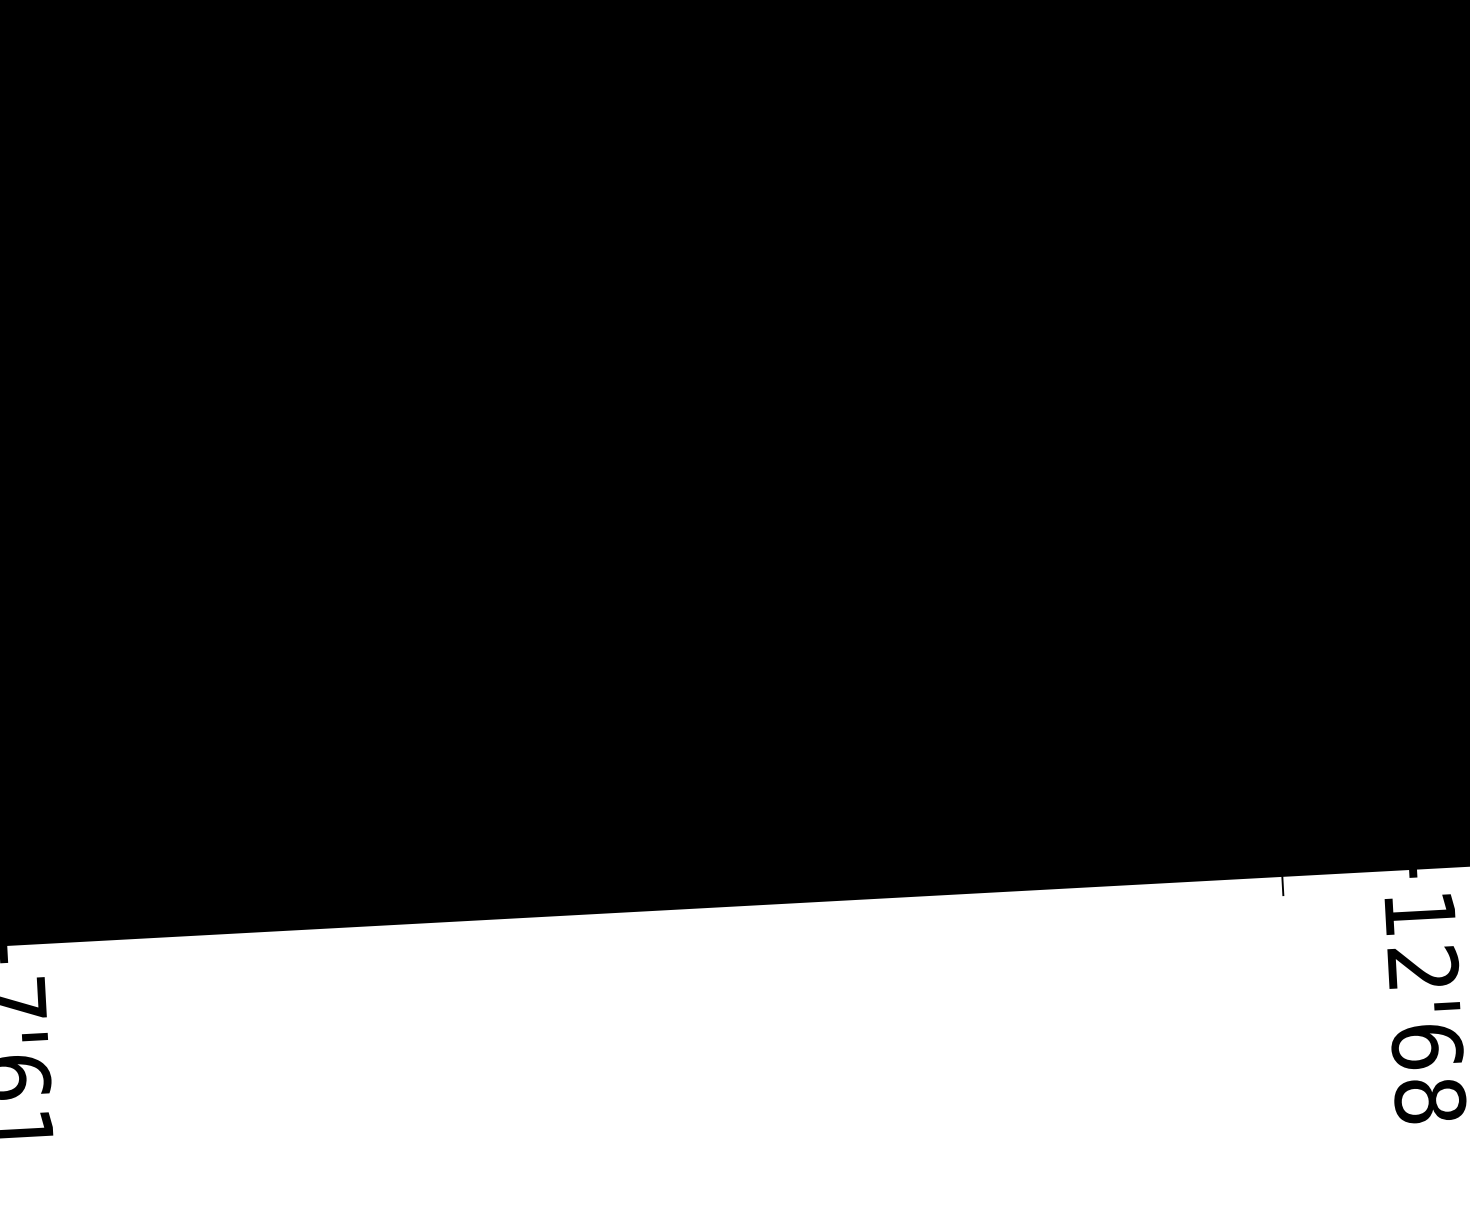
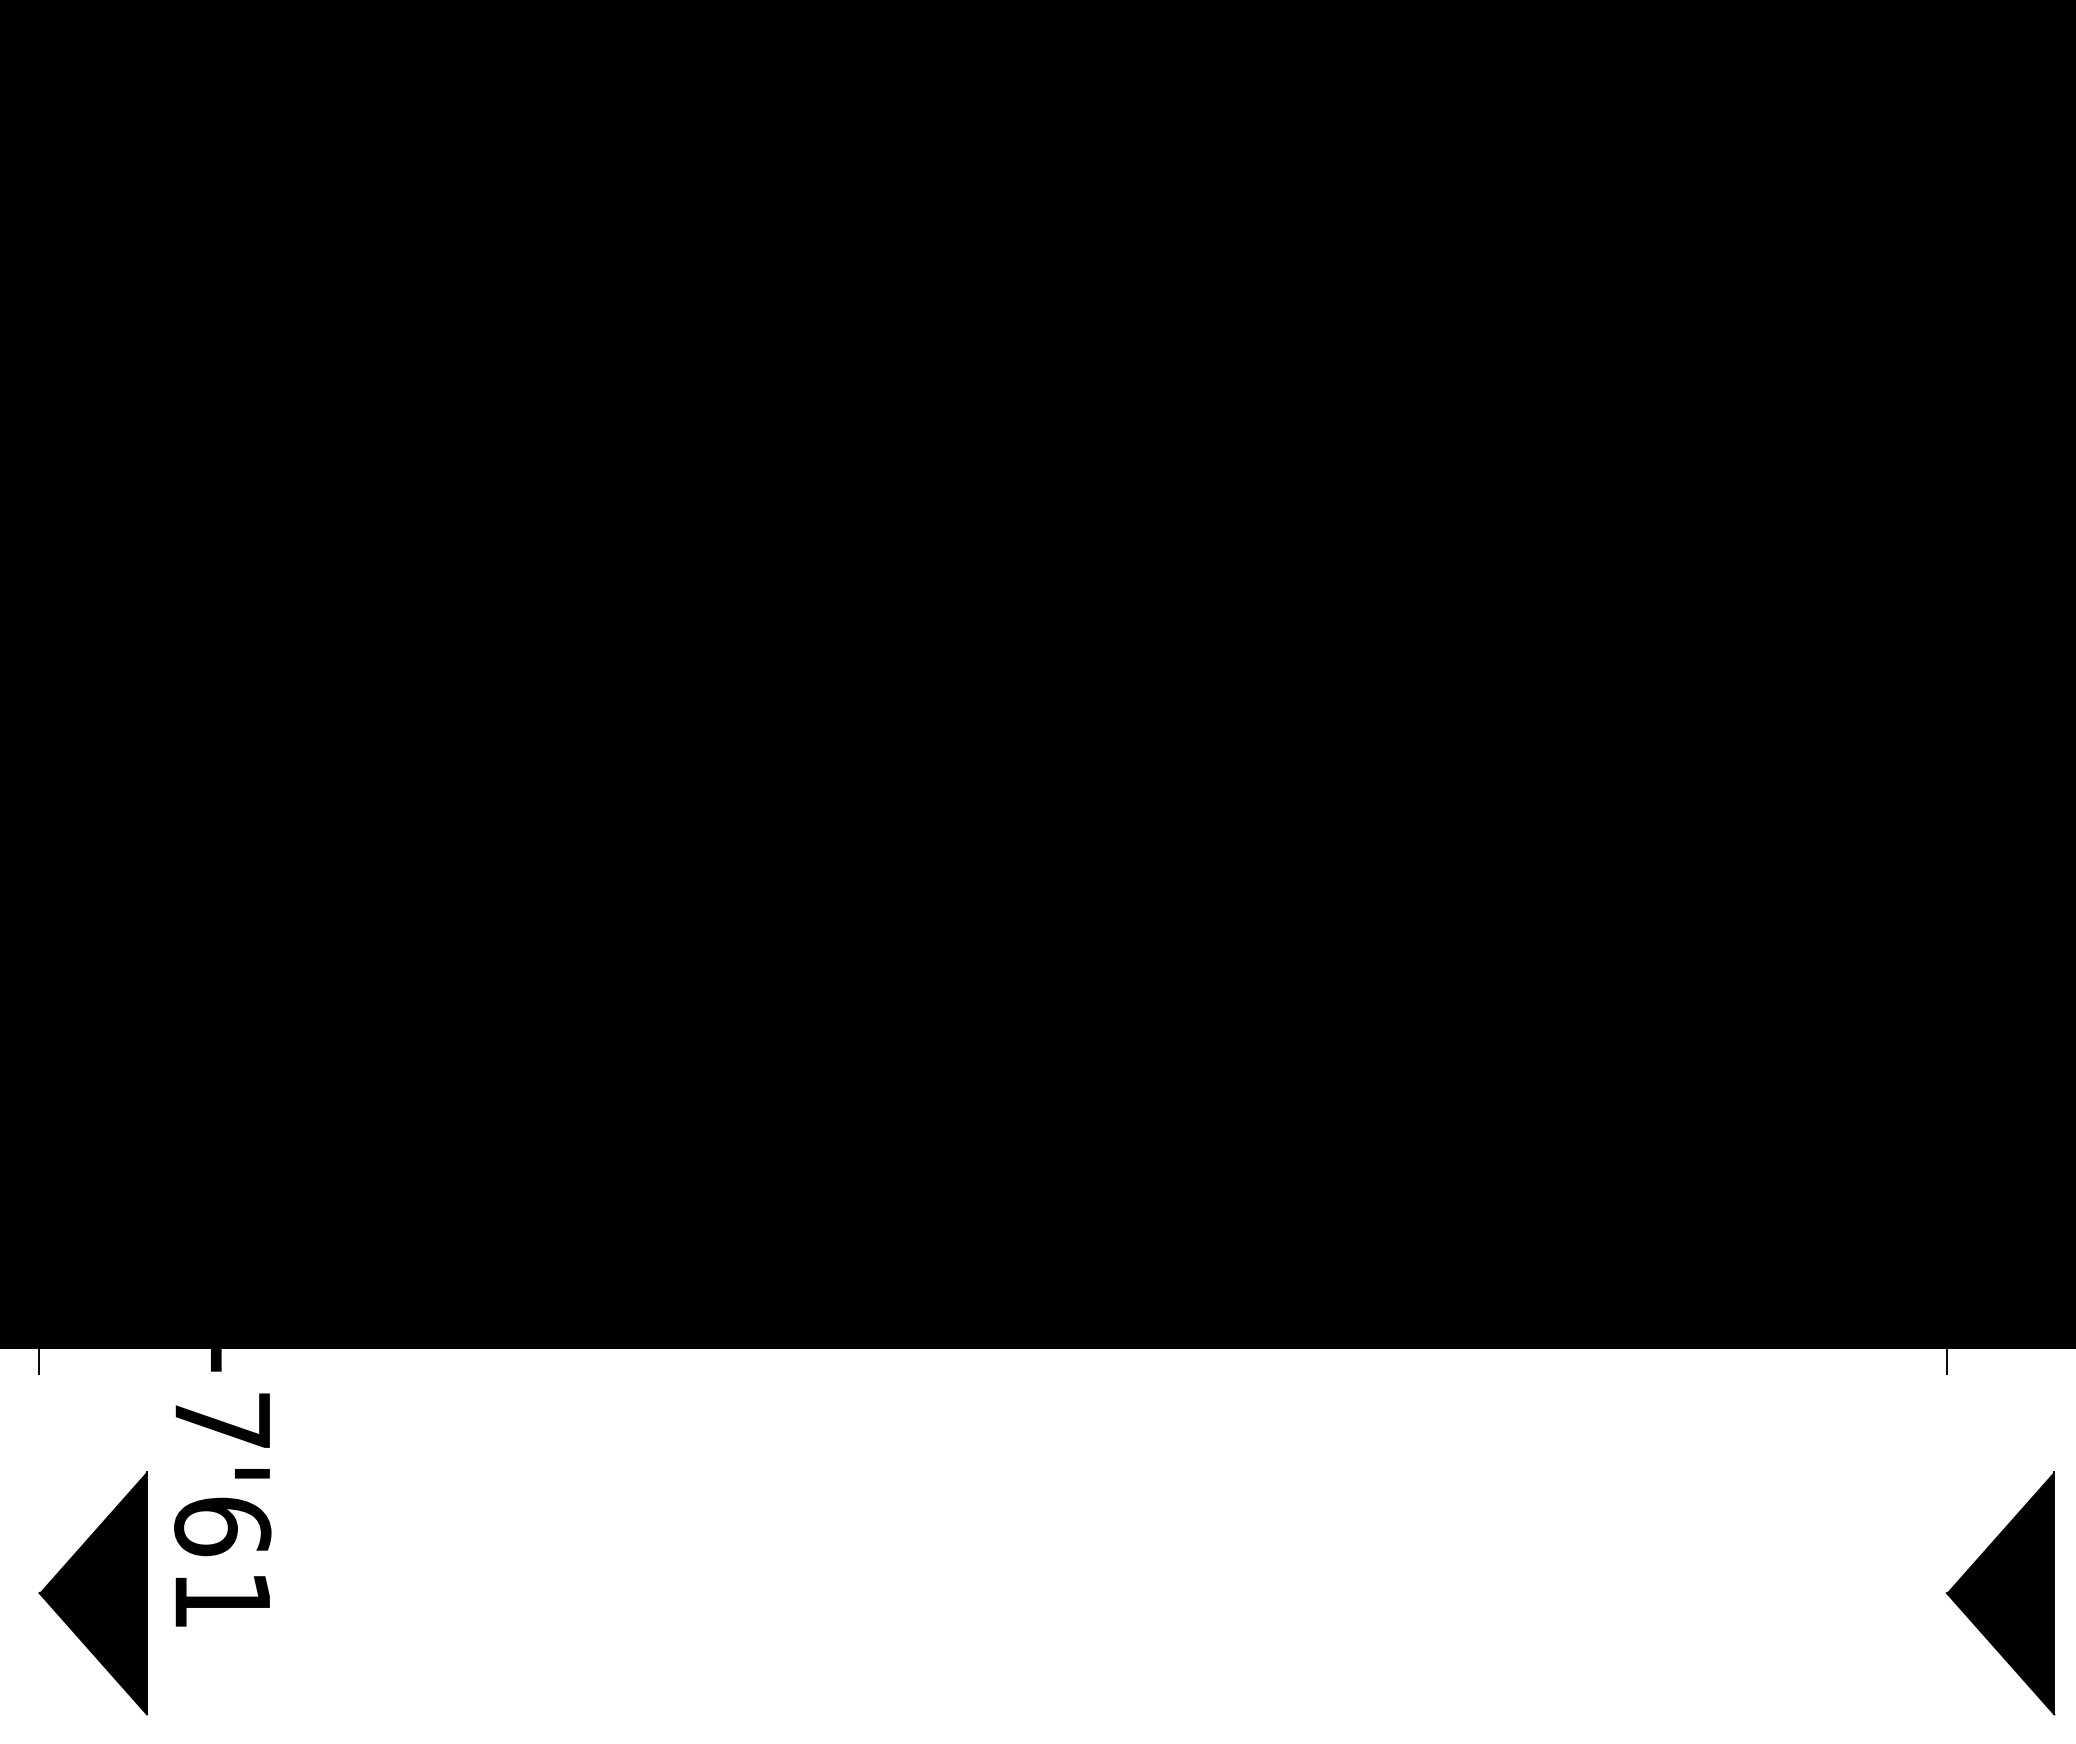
part: (1331, 1055) -> (2000, 1593), added

